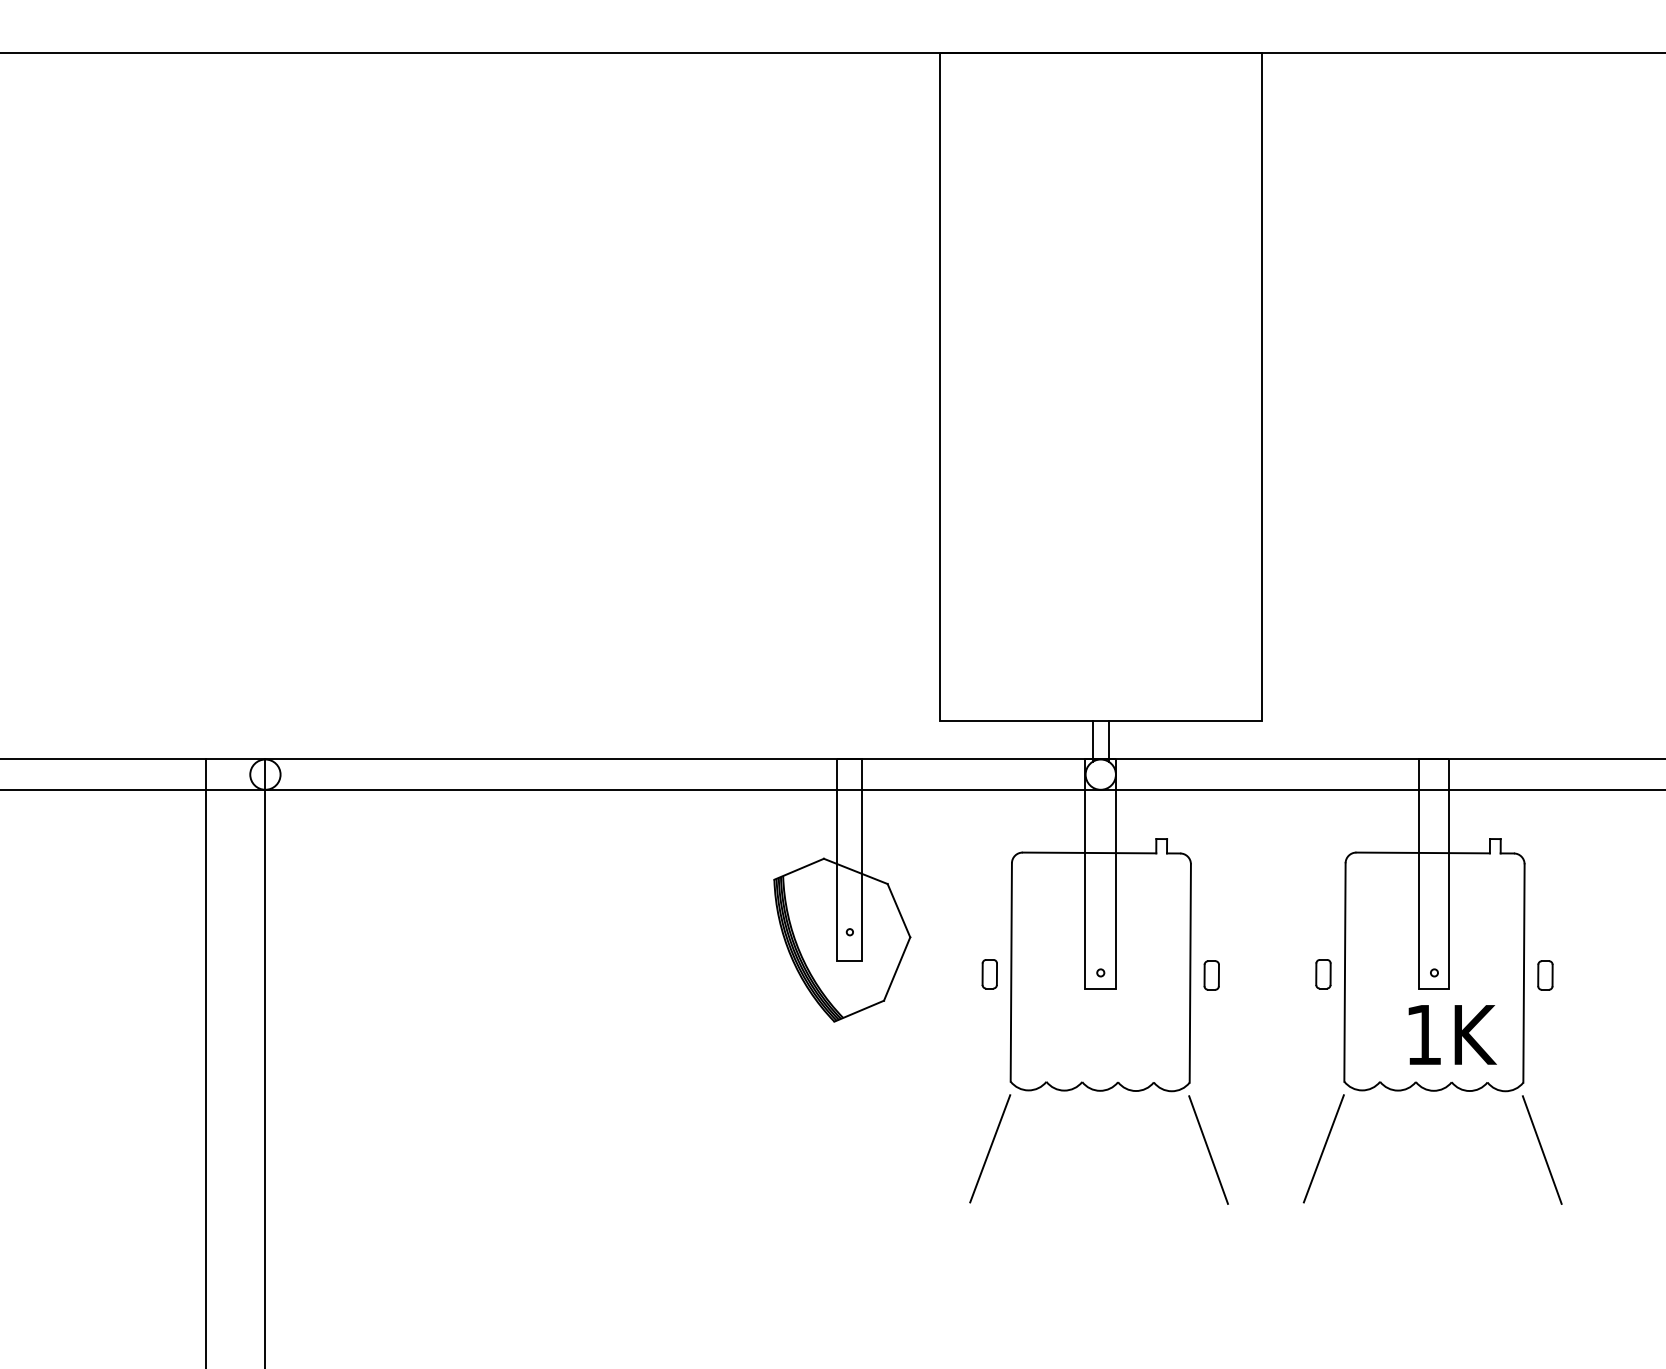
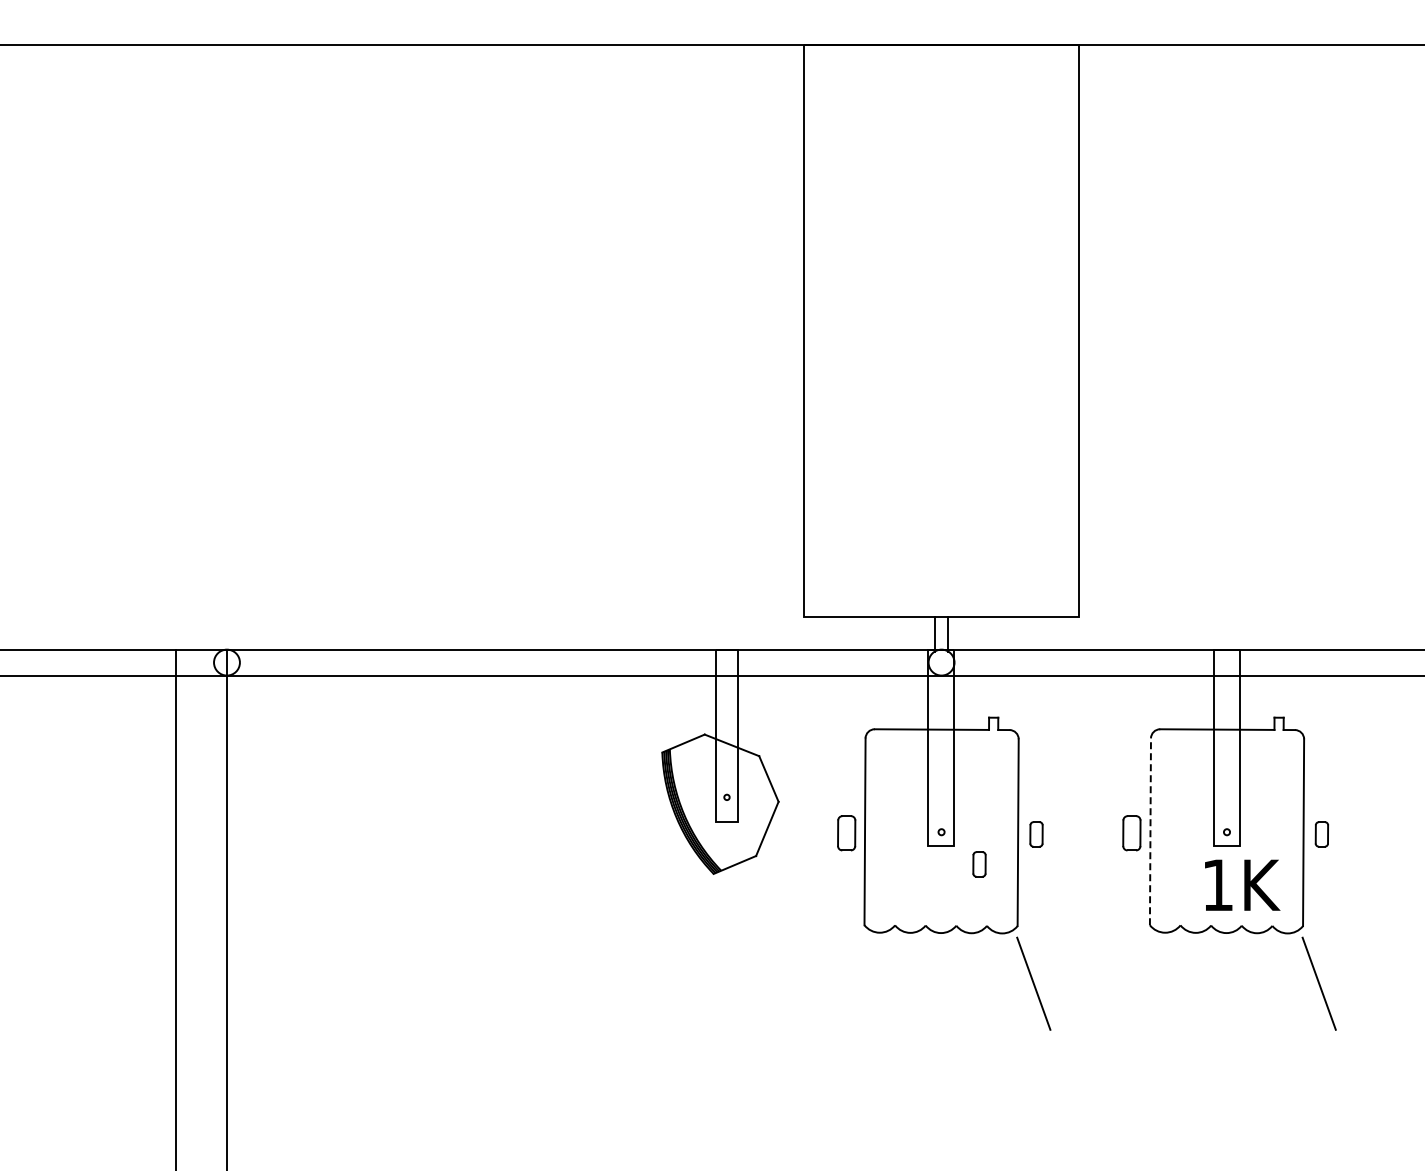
line: (1345, 972) -> (1150, 831), solid -> dashed
part: (989, 974) -> (846, 833), size x1.4
part: (1323, 974) -> (1132, 833), size x1.4
part: (1145, 1010) -> (979, 864), added
line: (989, 1148) -> (846, 982), removed
line: (1323, 1148) -> (1132, 982), removed

